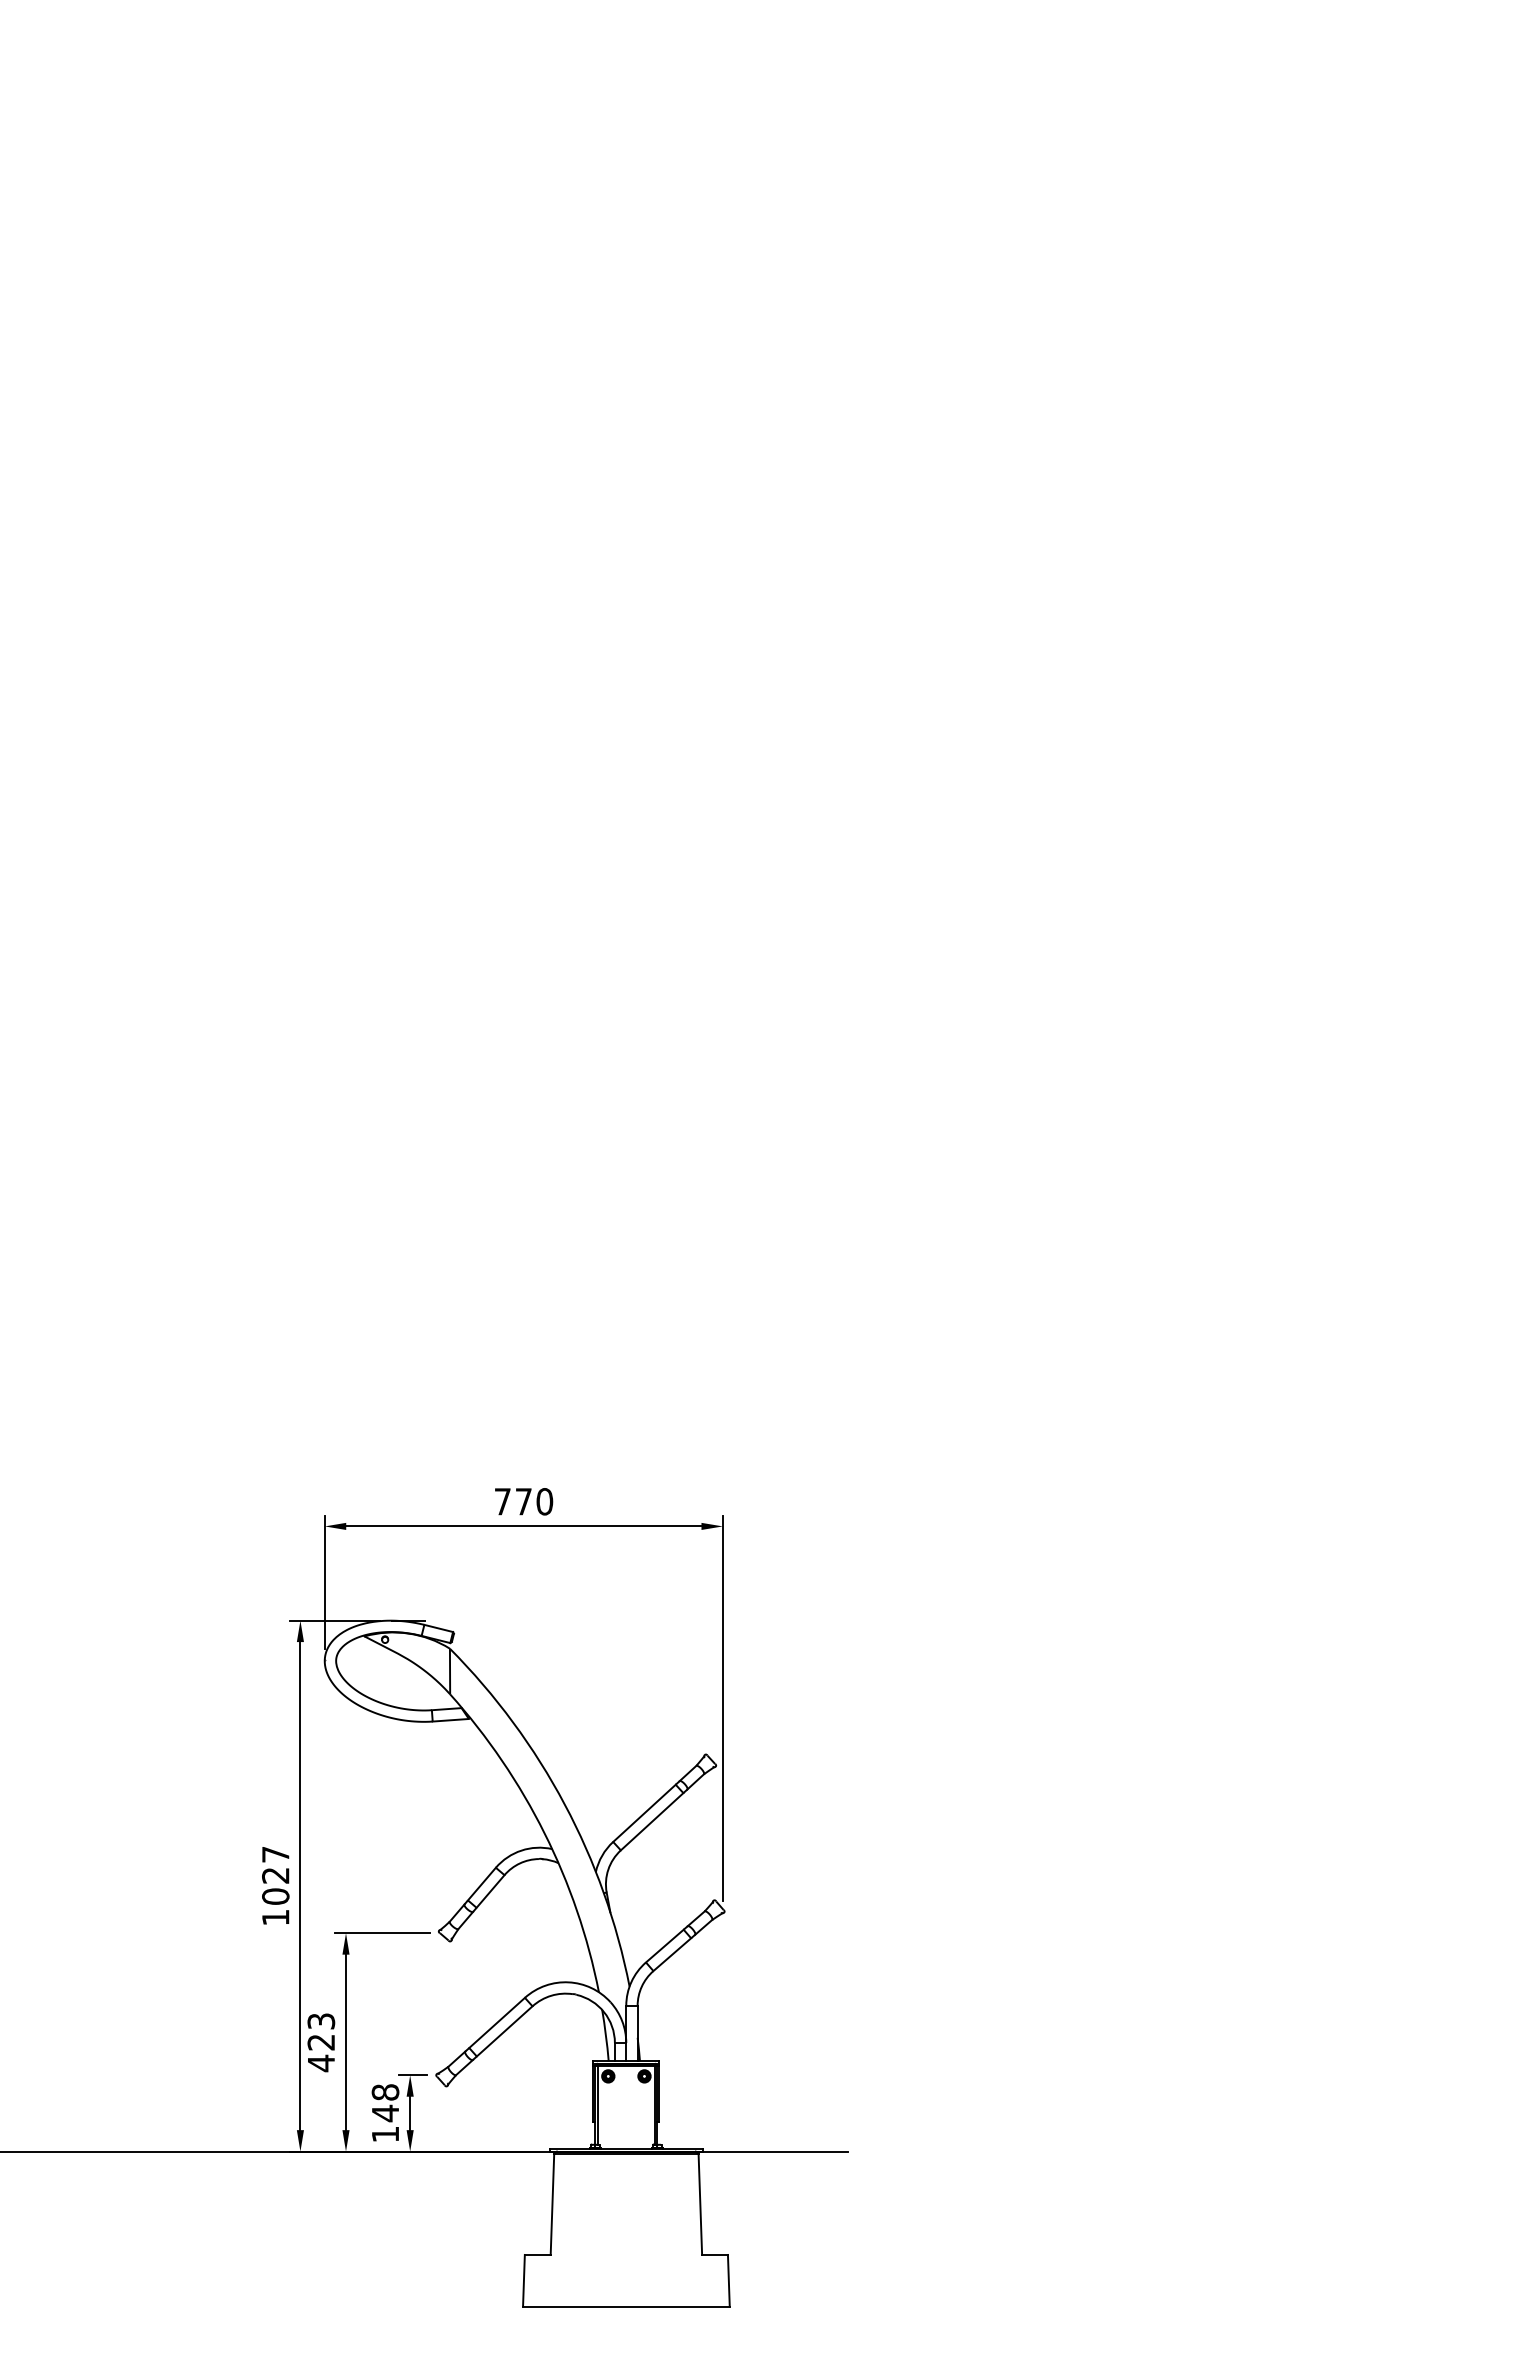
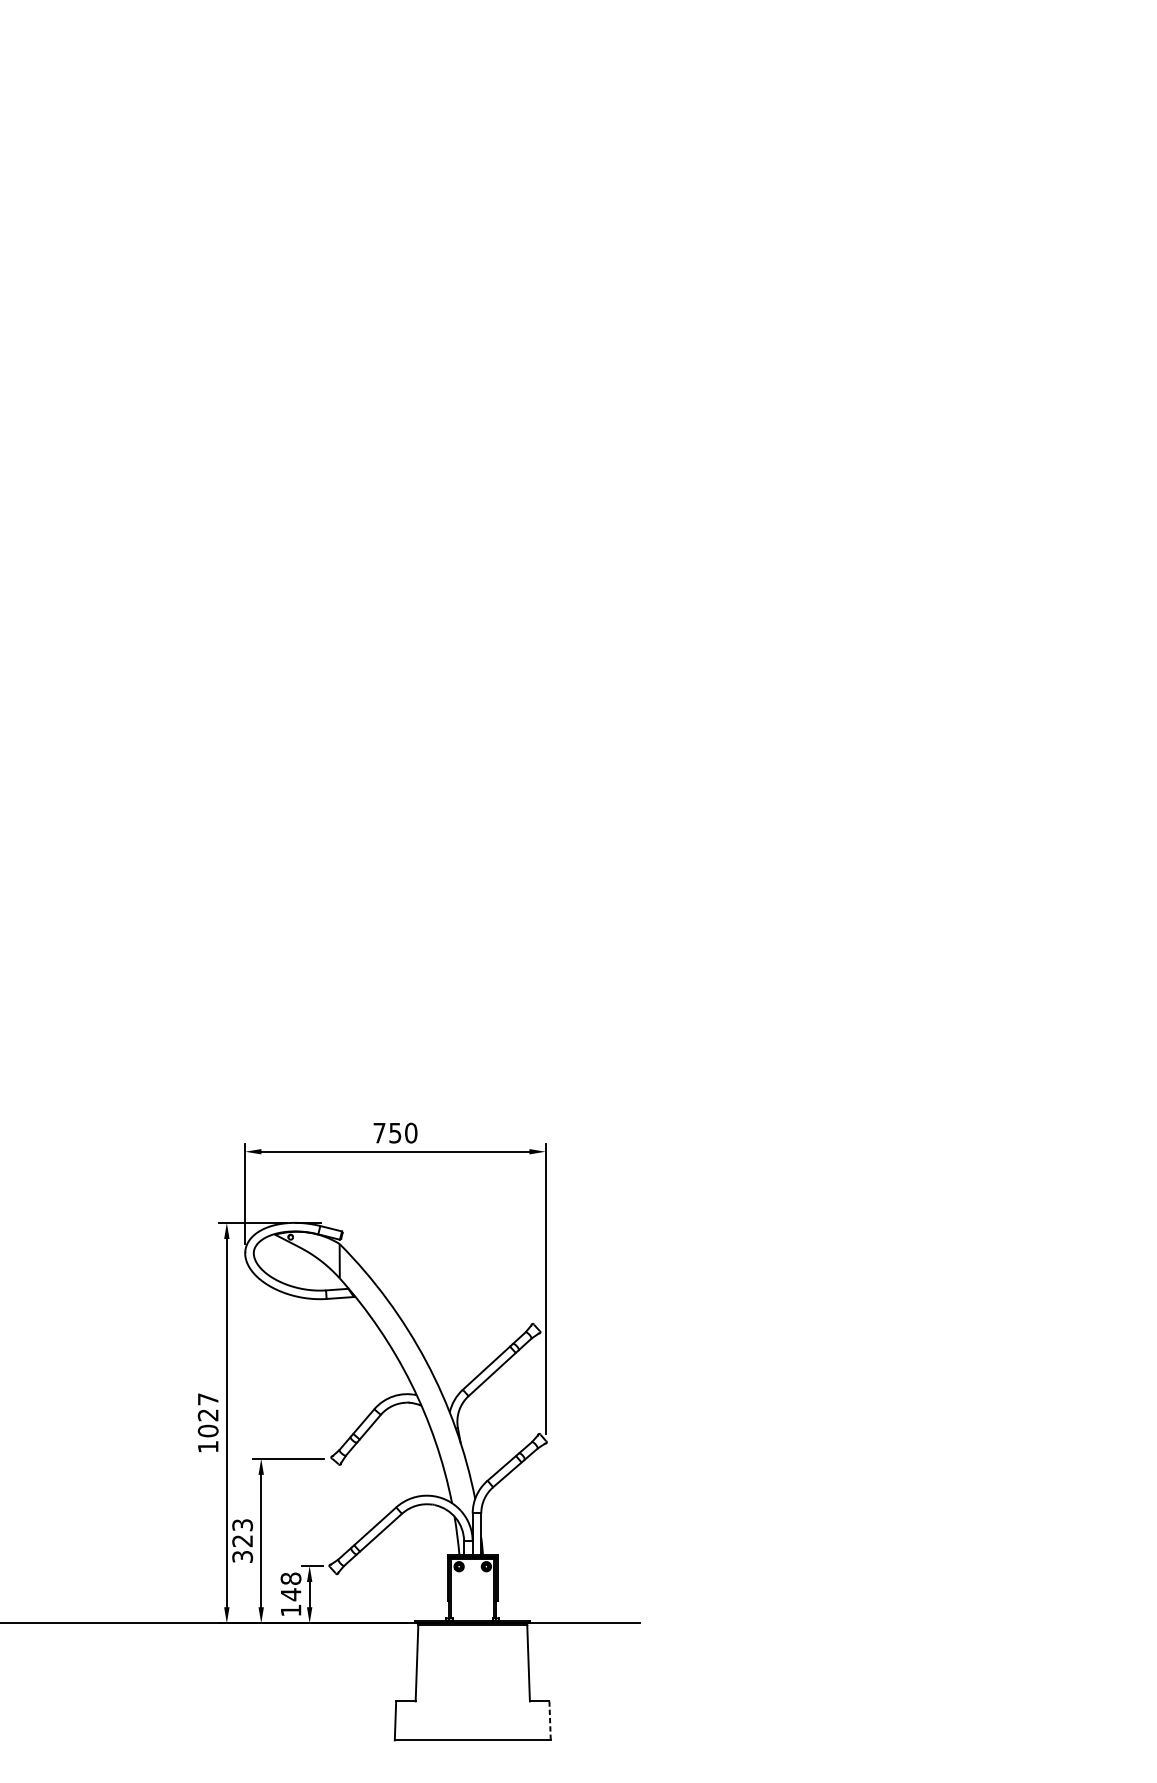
text: (523, 1501) -> (395, 1132), 770 -> 750
text: (321, 2063) -> (242, 1556), 423 -> 323
line: (728, 2280) -> (549, 1720), solid -> dashed

